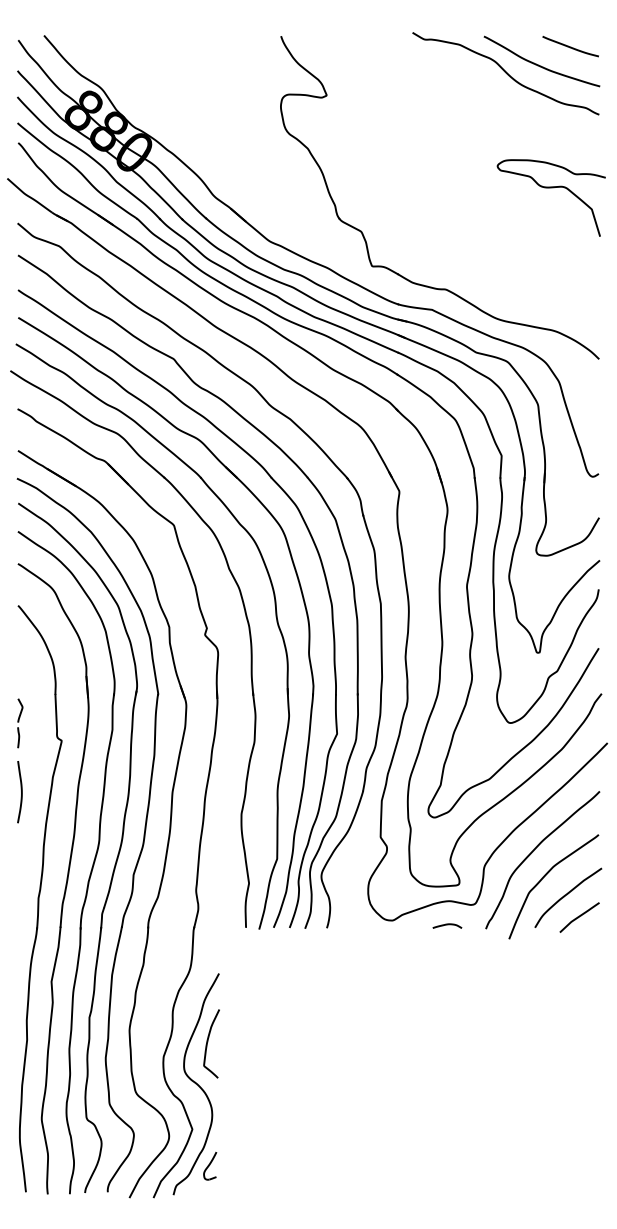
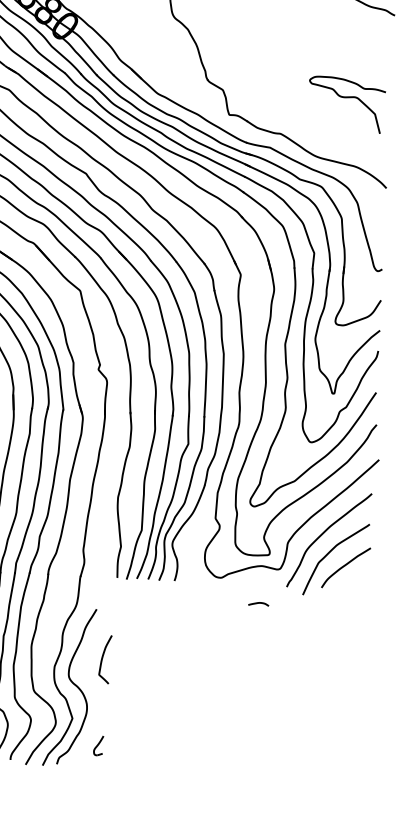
curve: (550, 188) -> (346, 98), moved
curve: (579, 917) -> (353, 582), removed
curve: (447, 925) -> (258, 603), moved
curve: (208, 1042) -> (103, 658), moved
part: (210, 1166) -> (98, 746), moved

